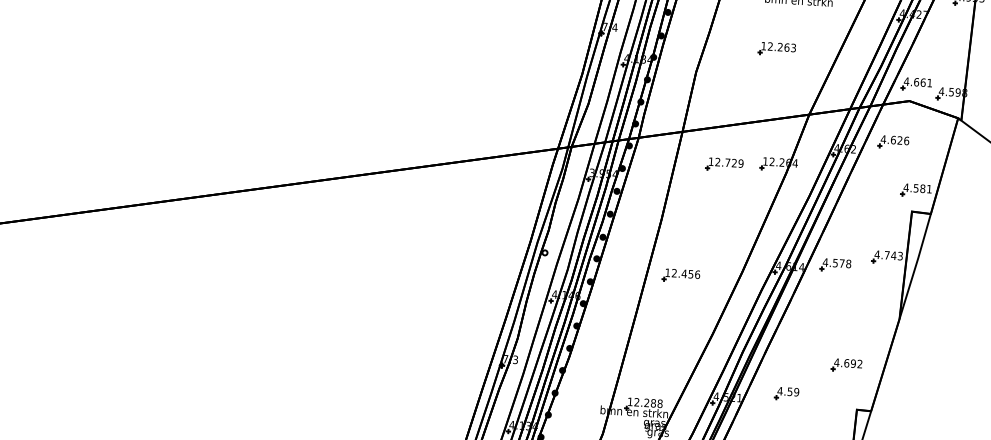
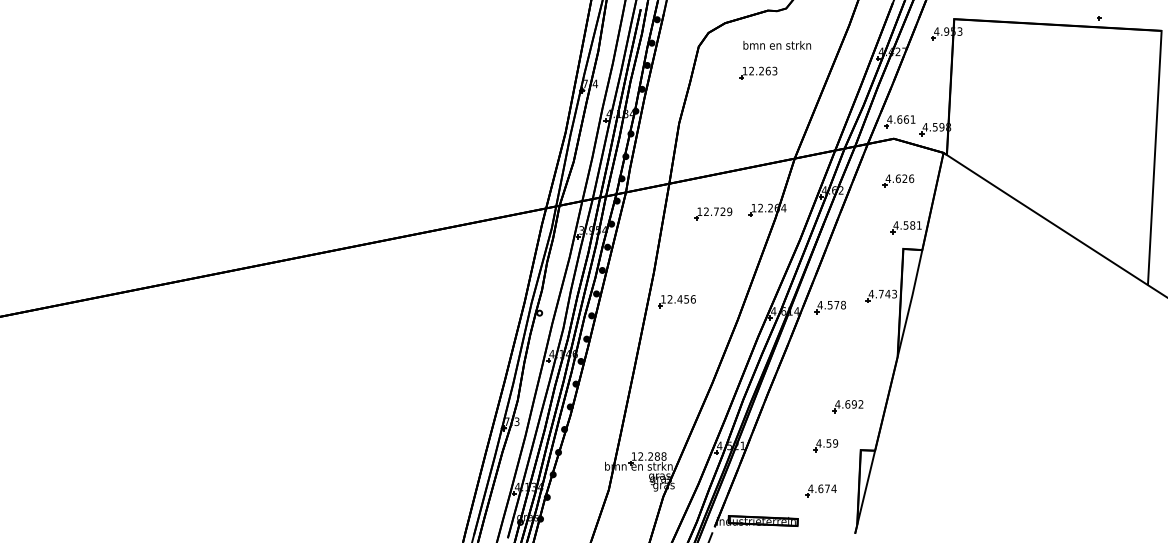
part: (777, 48) -> (758, 72), moved
part: (893, 141) -> (898, 180), moved
part: (680, 275) -> (676, 301), moved
part: (786, 393) -> (825, 445), moved

